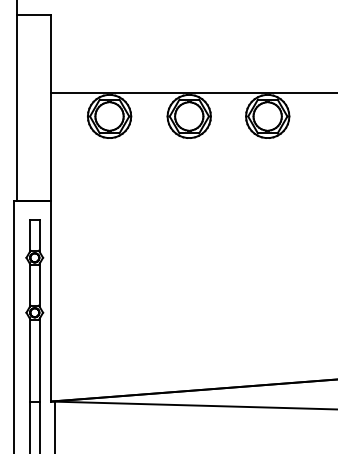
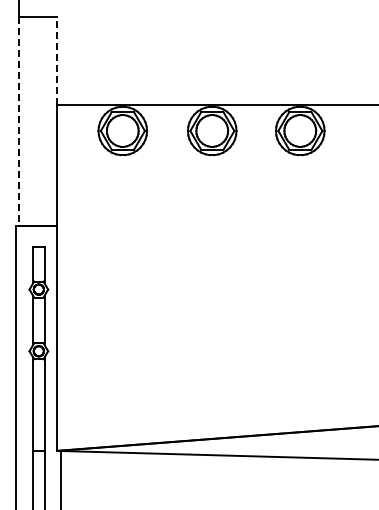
line: (51, 53) -> (57, 60), solid -> dashed
line: (17, 108) -> (19, 121), solid -> dashed

